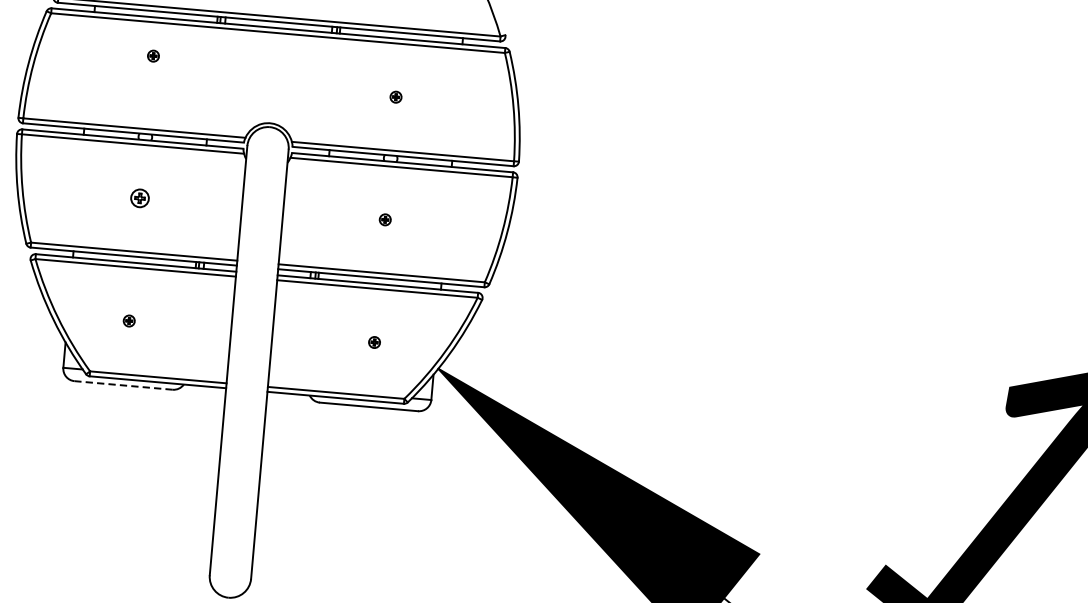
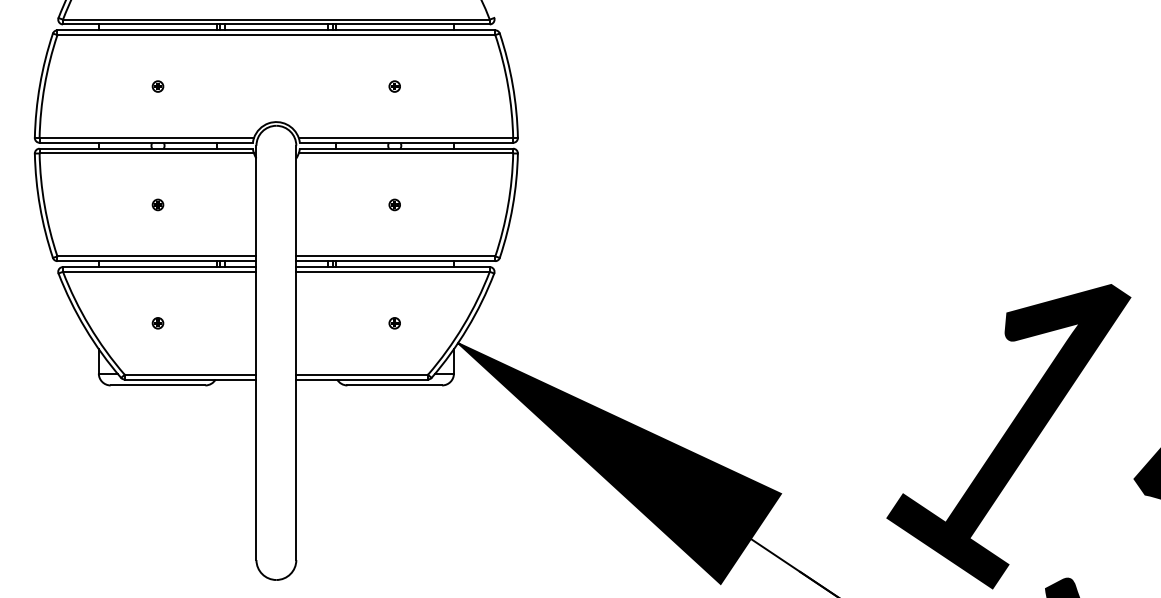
part: (152, 56) -> (157, 86), moved
part: (139, 197) -> (157, 204), size x0.62
line: (123, 385) -> (157, 385), dashed -> solid

